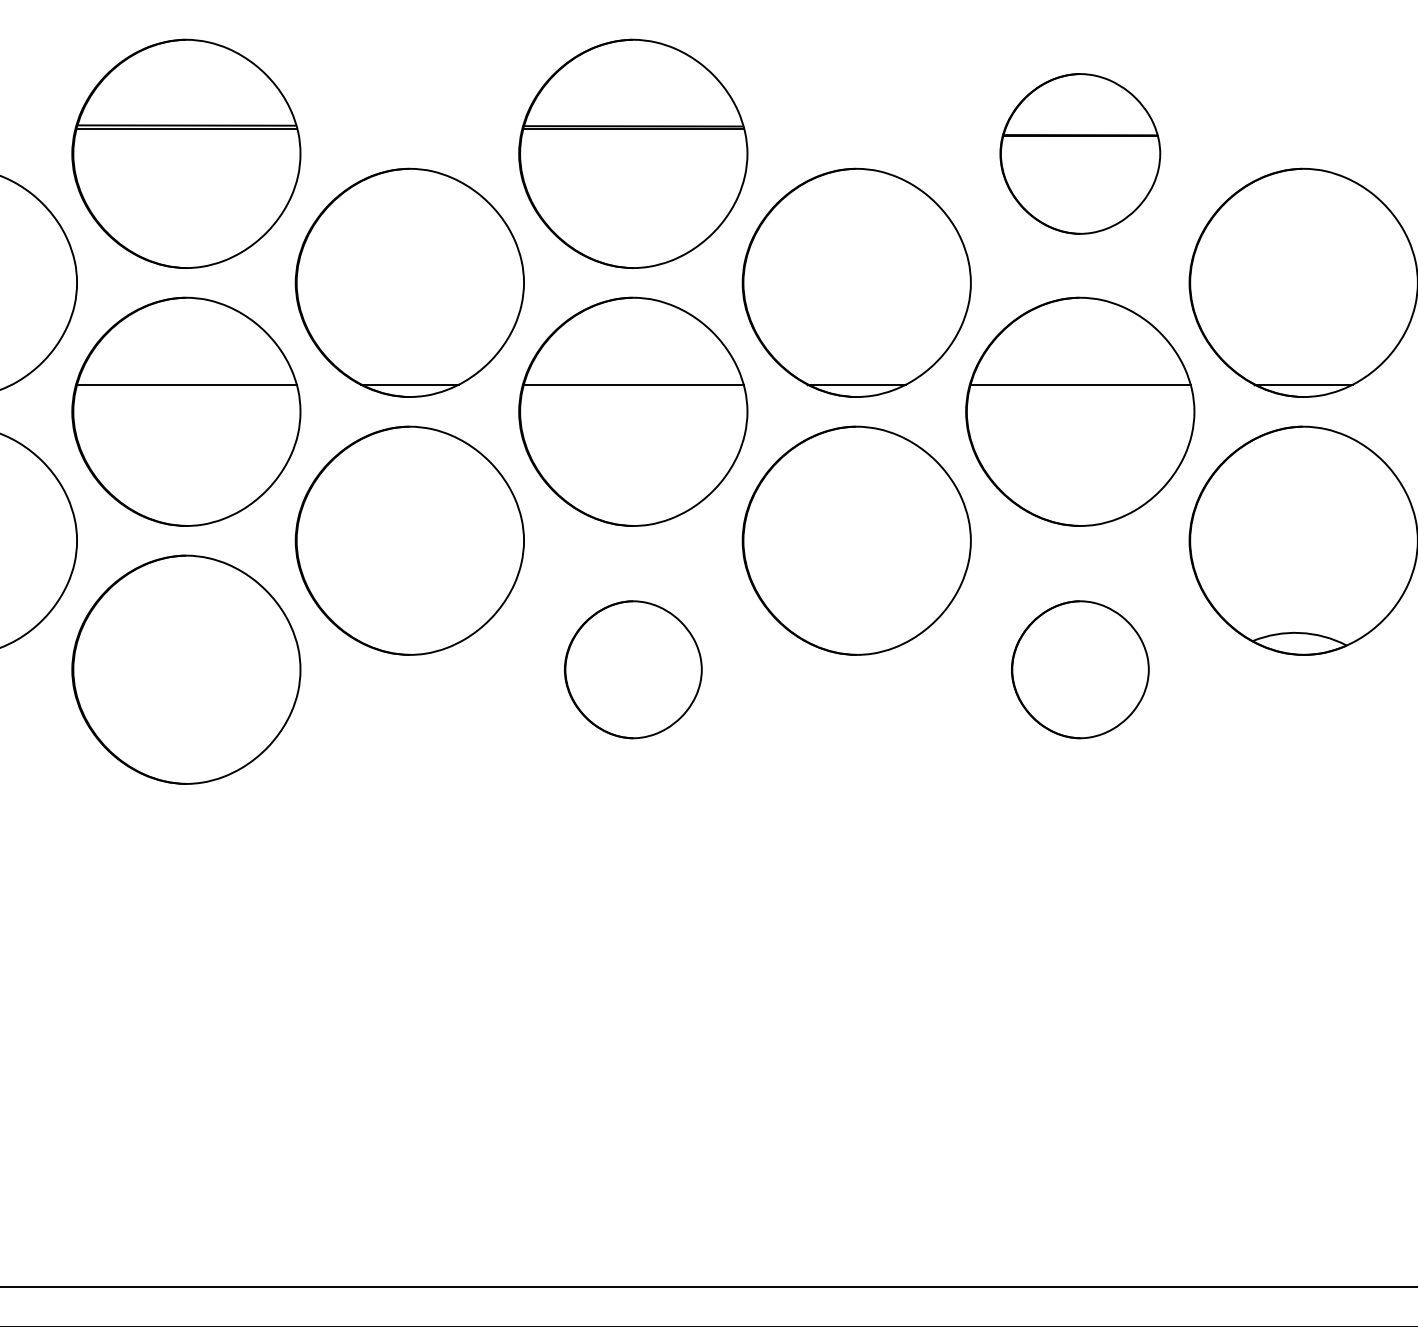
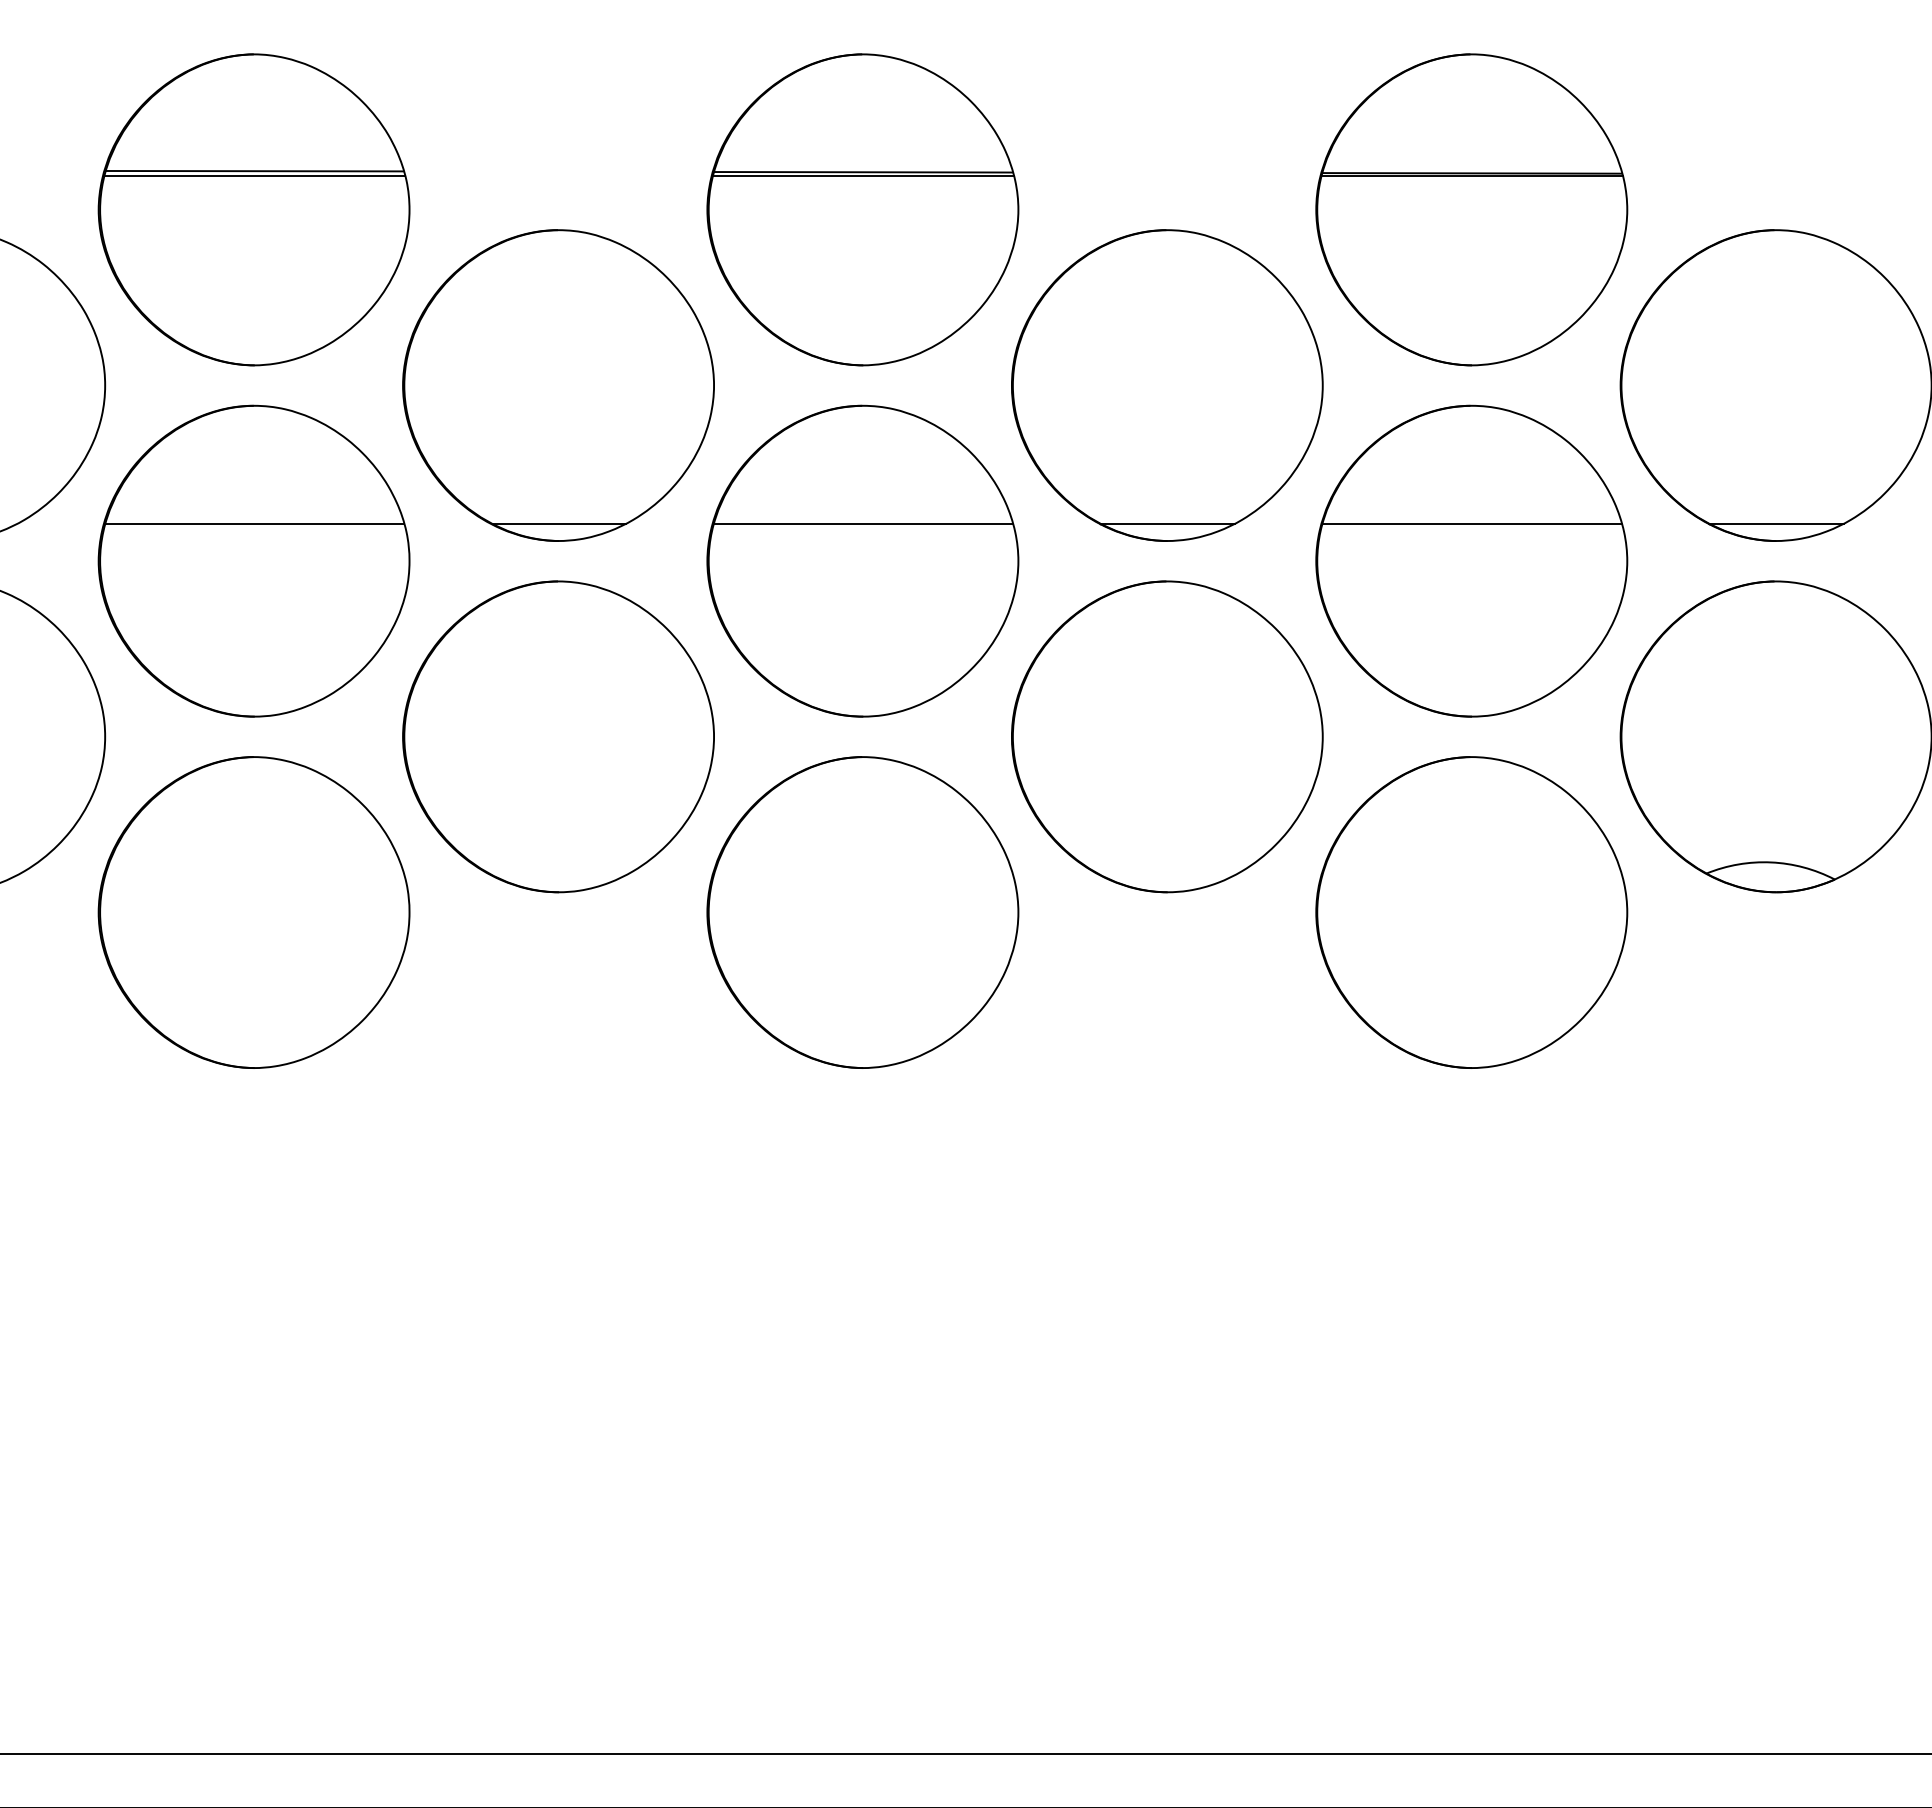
part: (1080, 153) -> (1471, 209), size x1.43
part: (633, 669) -> (862, 912), size x1.67
part: (1080, 669) -> (1471, 912), size x1.67

